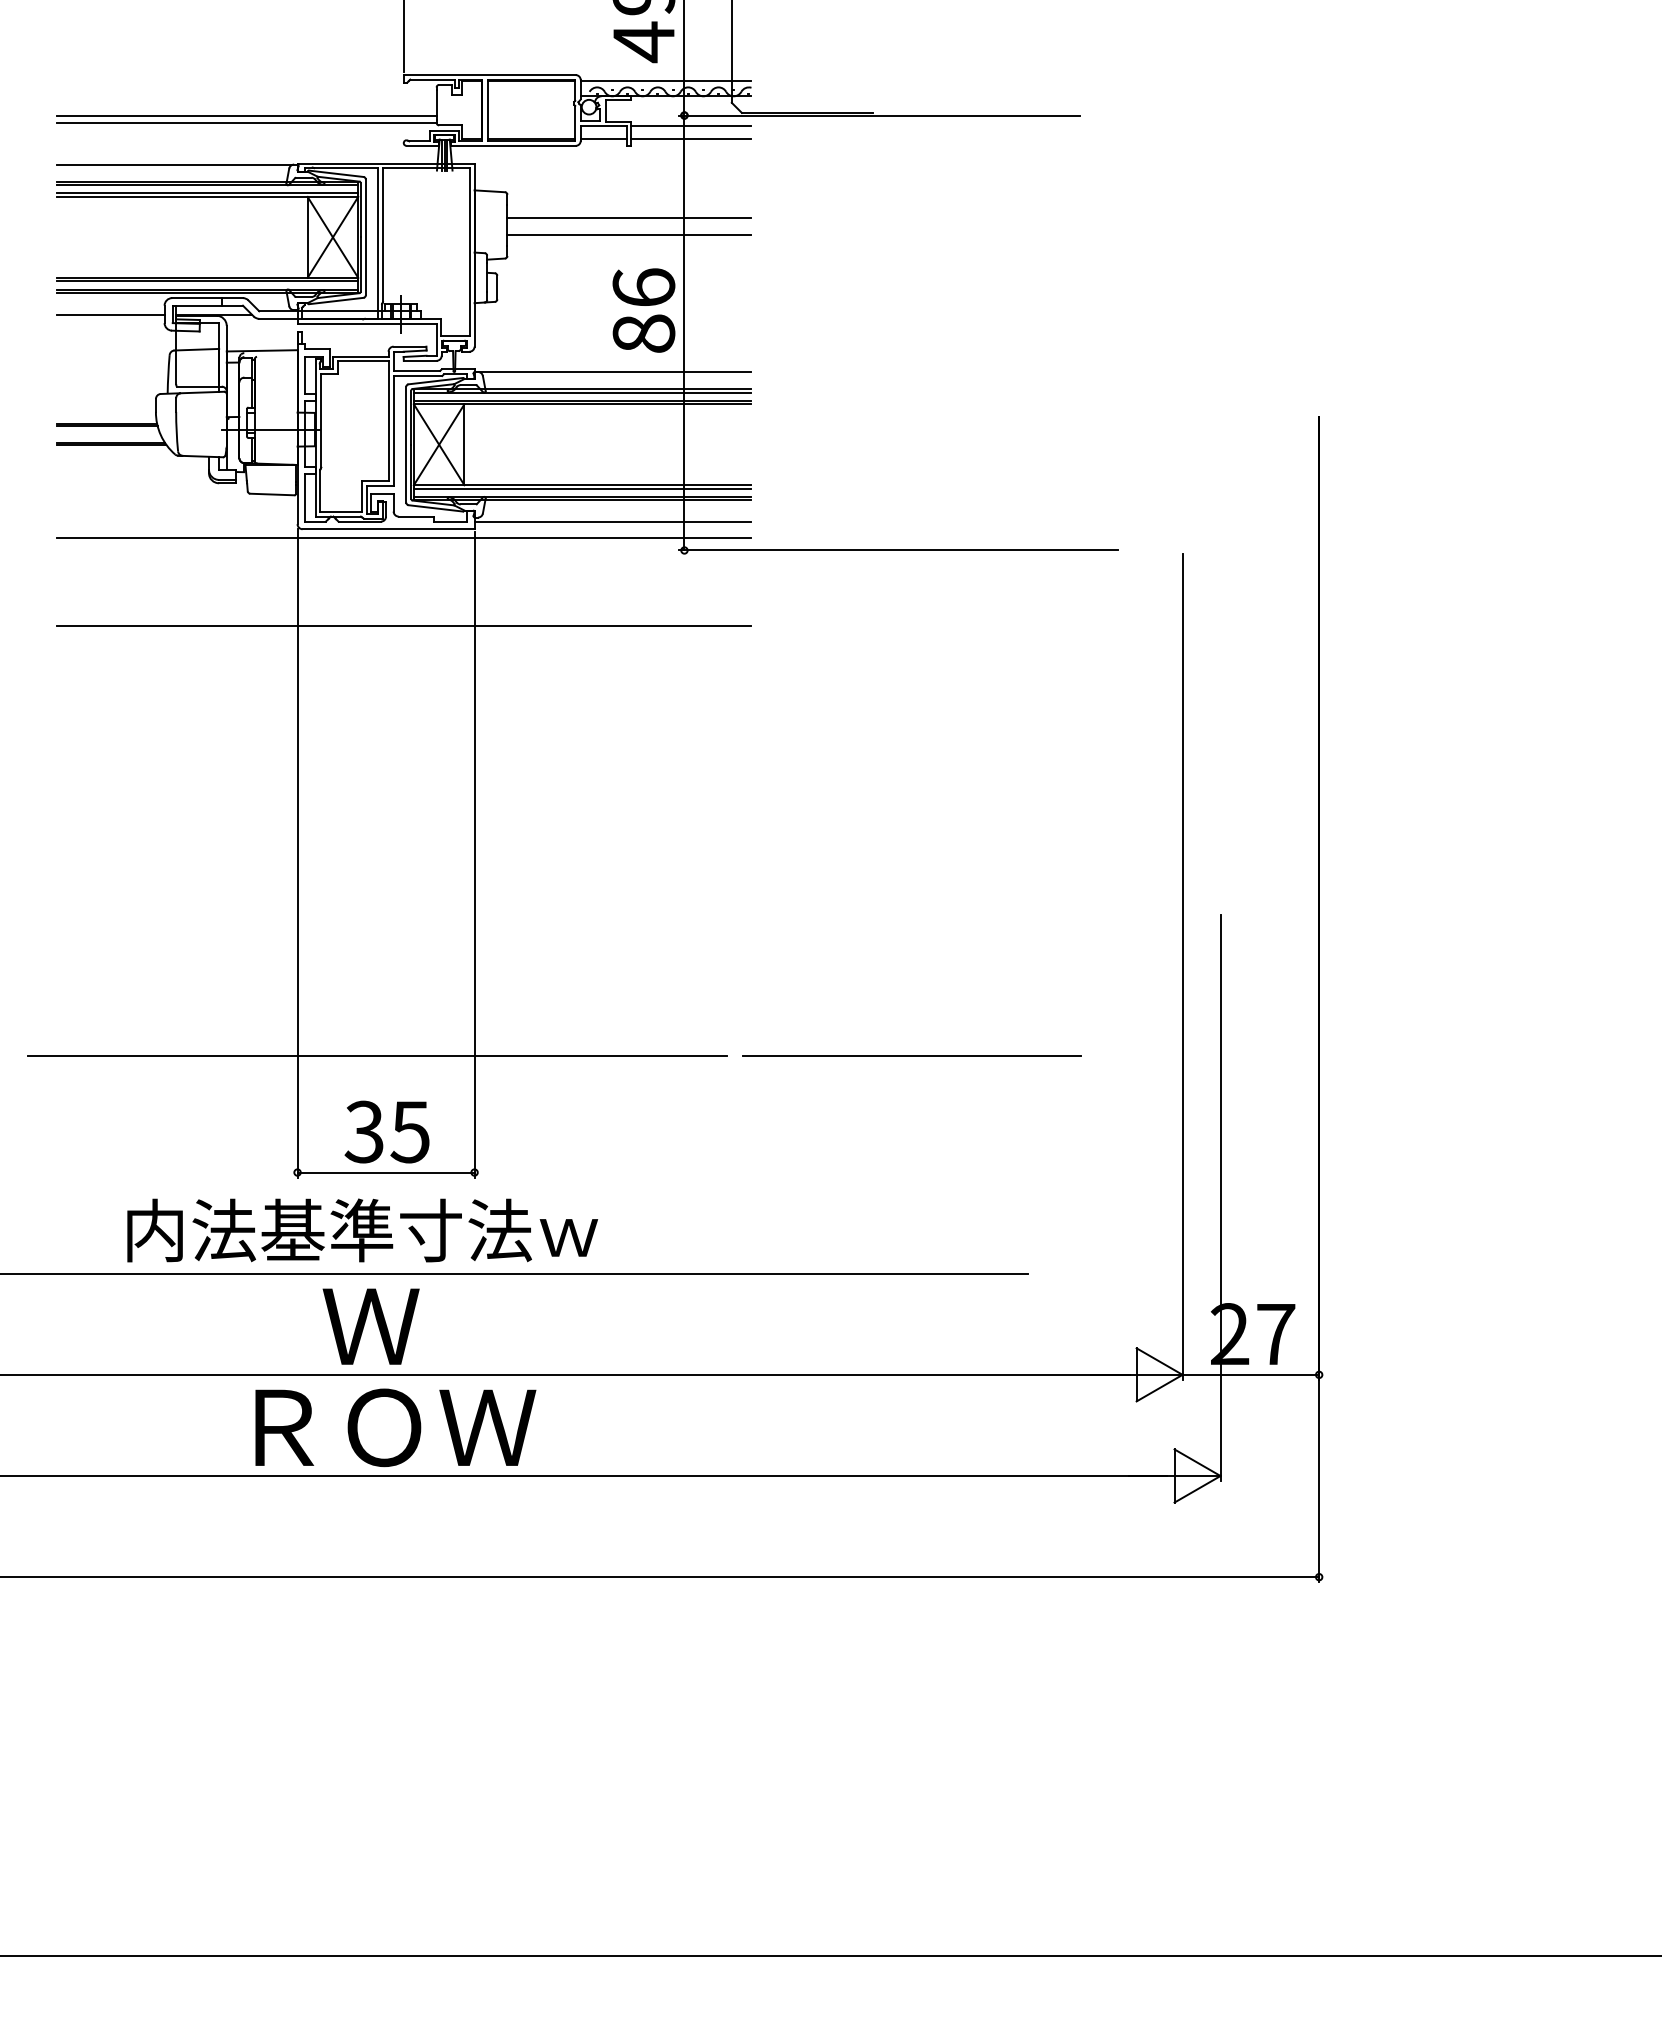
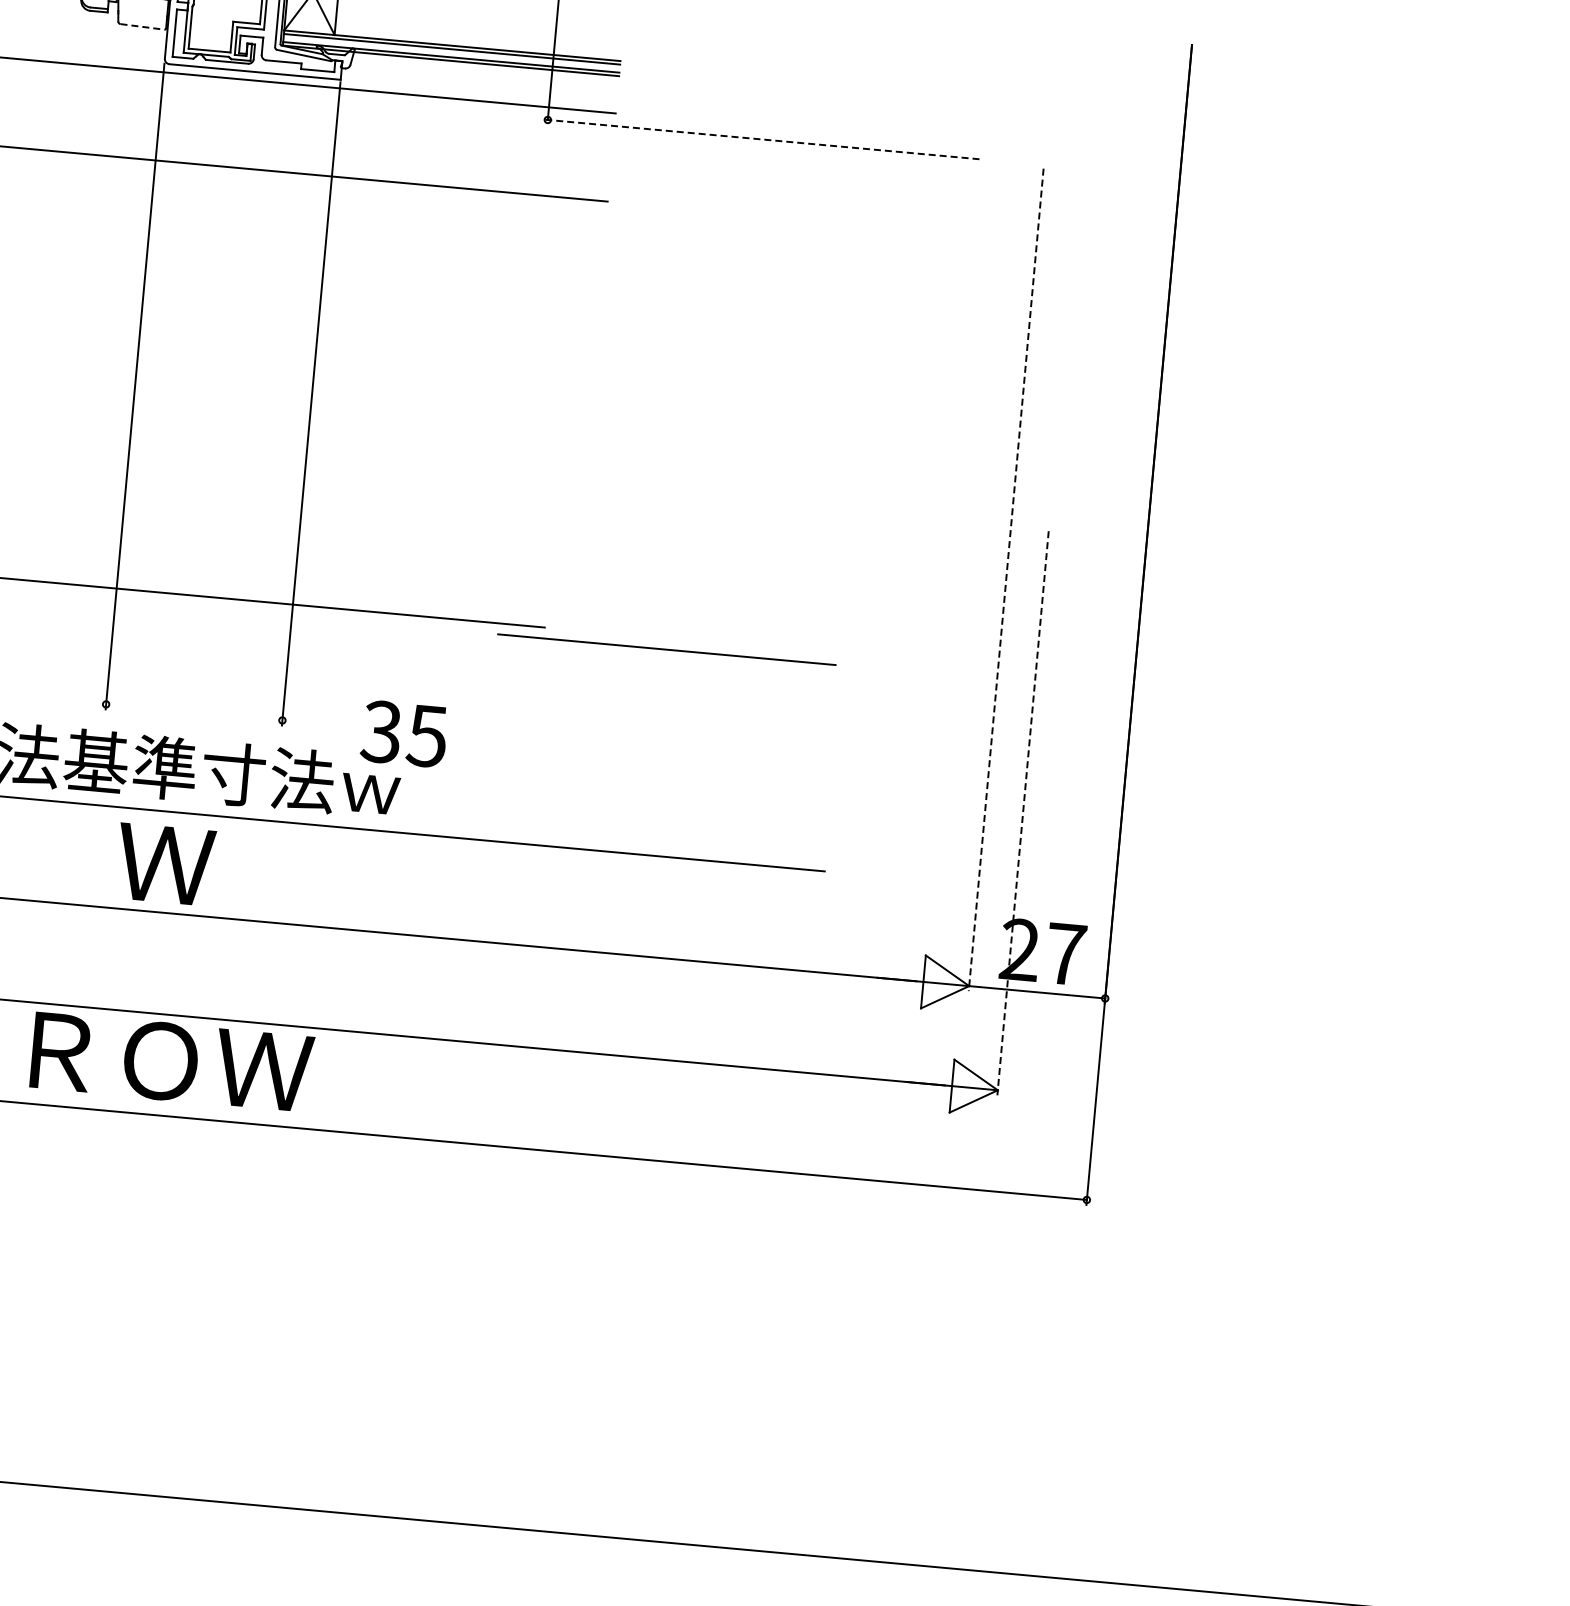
line: (272, 494) -> (142, 26), solid -> dashed
line: (612, 522) -> (478, 85), removed
line: (898, 550) -> (760, 139), solid -> dashed
line: (1182, 966) -> (1006, 579), solid -> dashed
line: (911, 1055) -> (666, 648), moved
text: (386, 1131) -> (403, 733), moved
line: (385, 1172) -> (193, 712), removed
line: (1220, 1198) -> (1022, 813), solid -> dashed
text: (395, 1427) -> (171, 1061), moved

